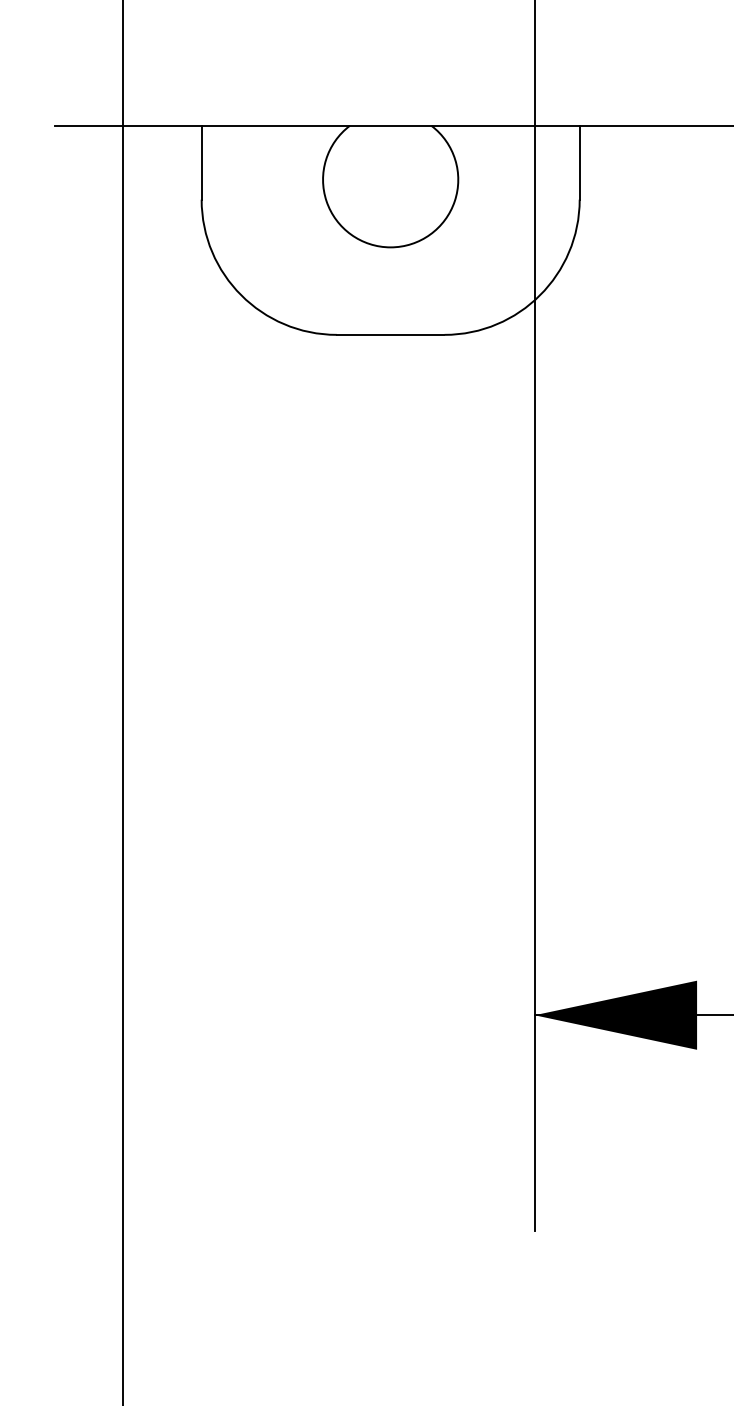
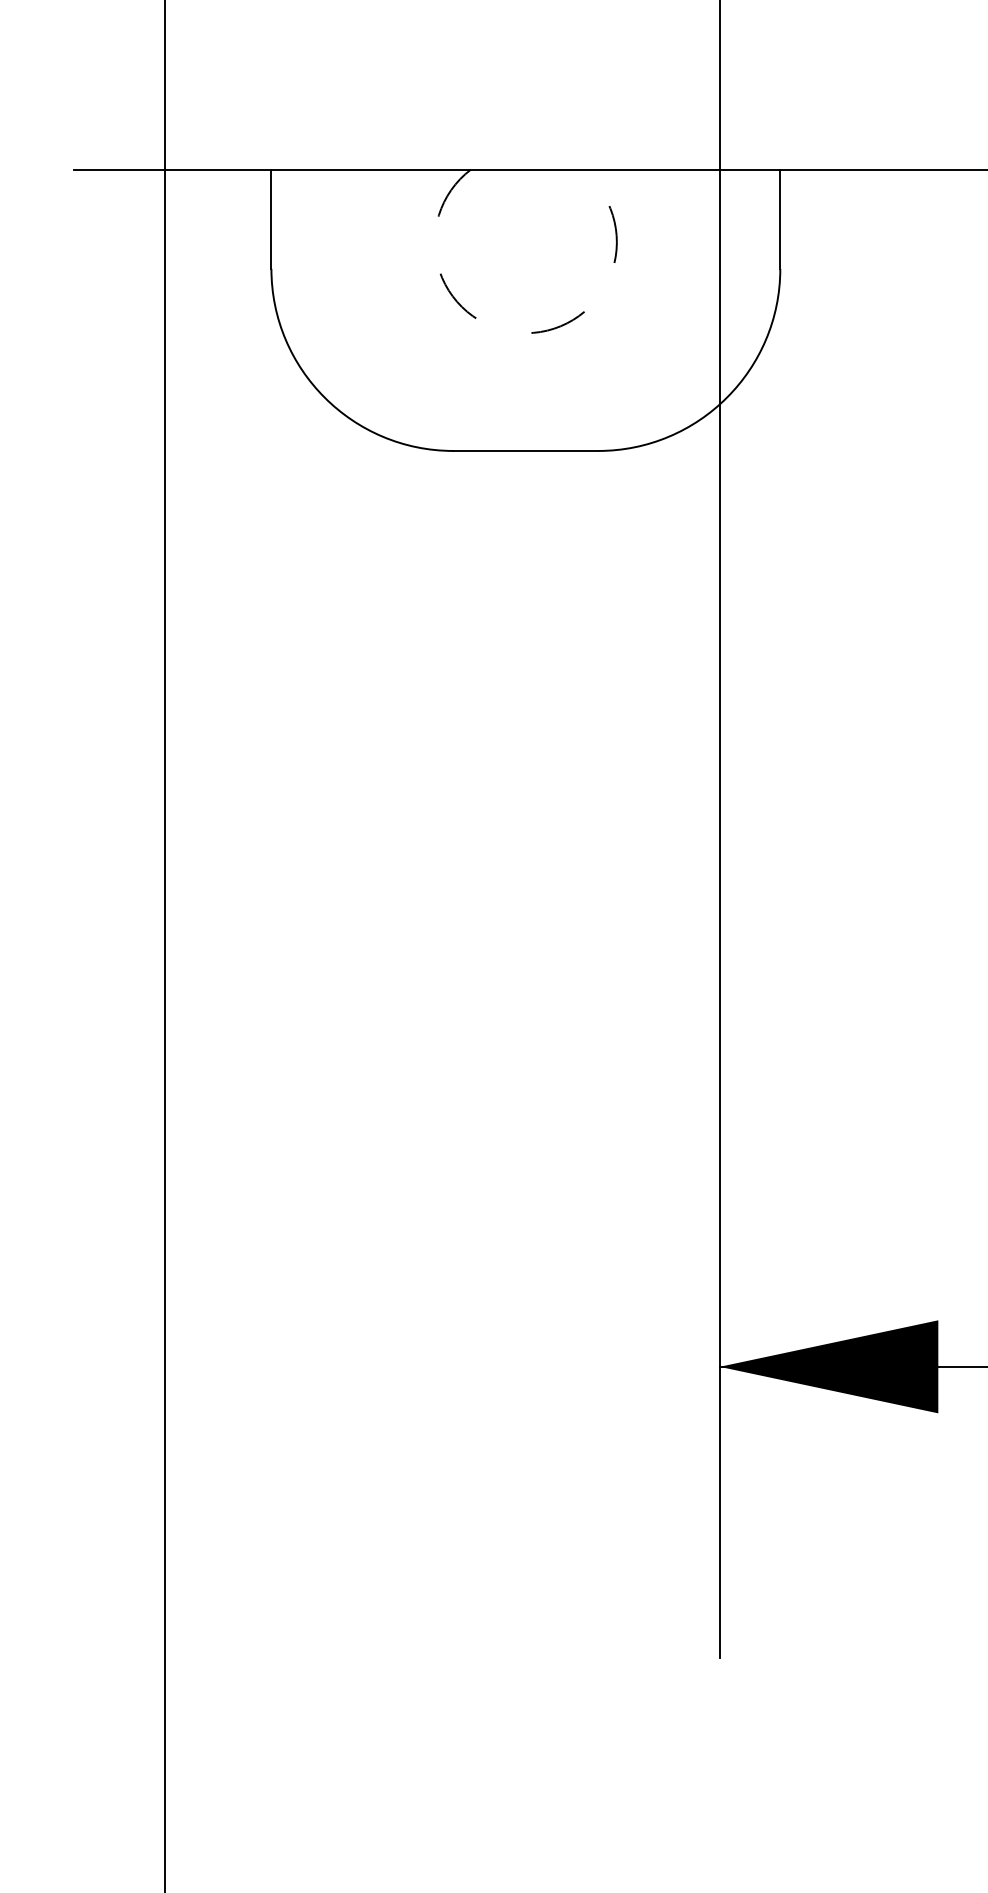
arc: (390, 247) -> (525, 333), solid -> dashed

